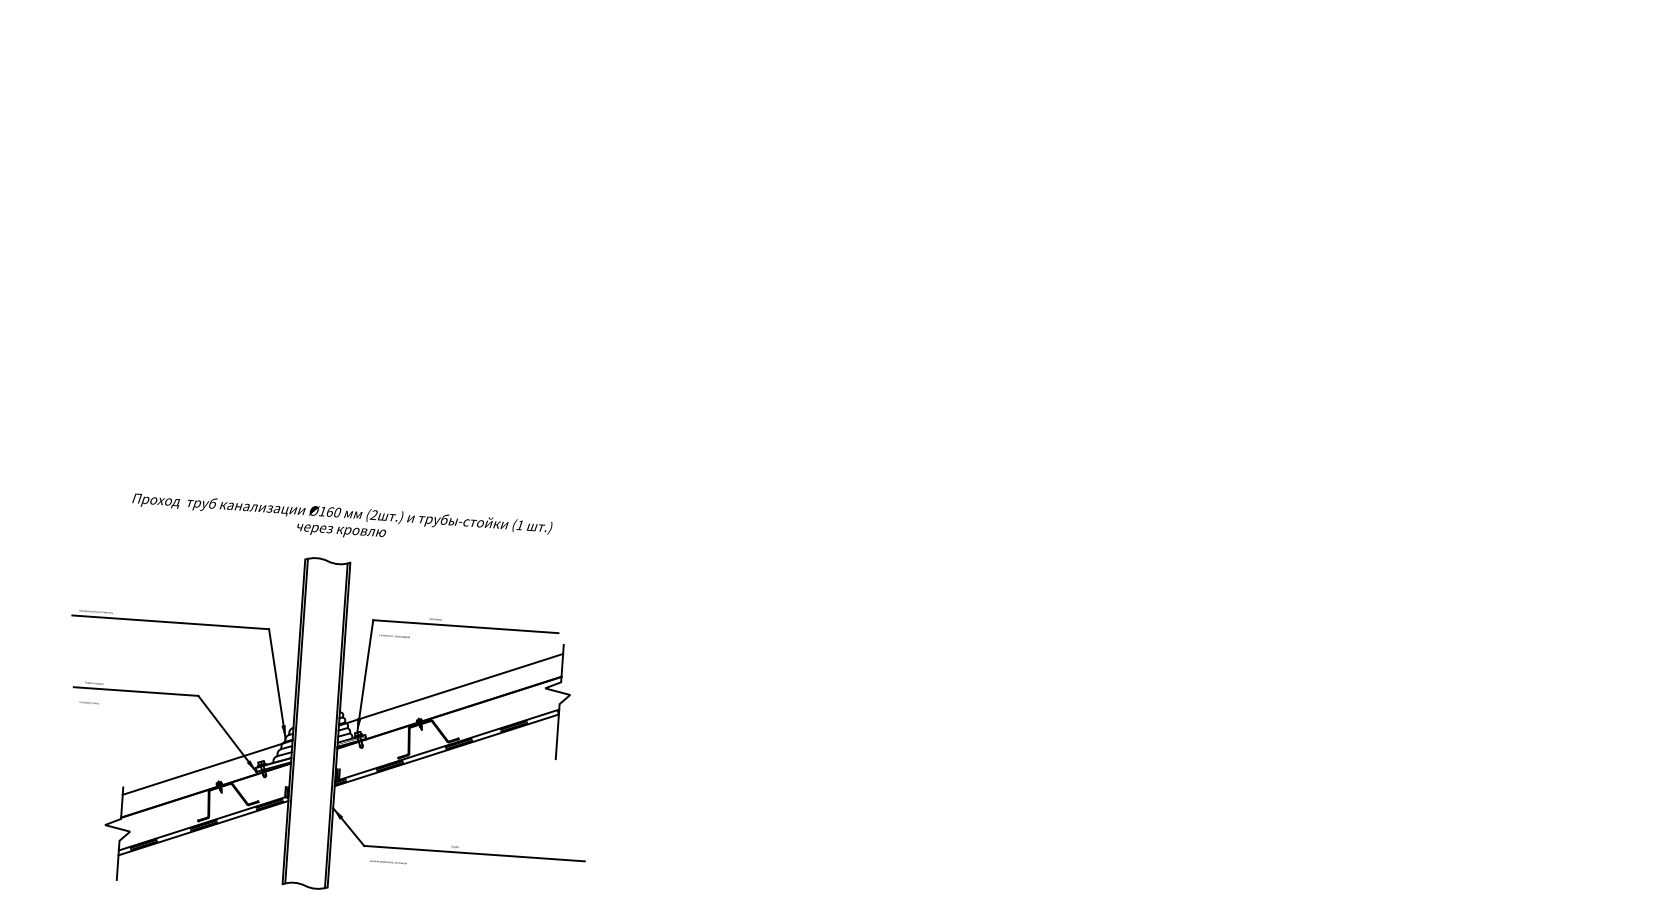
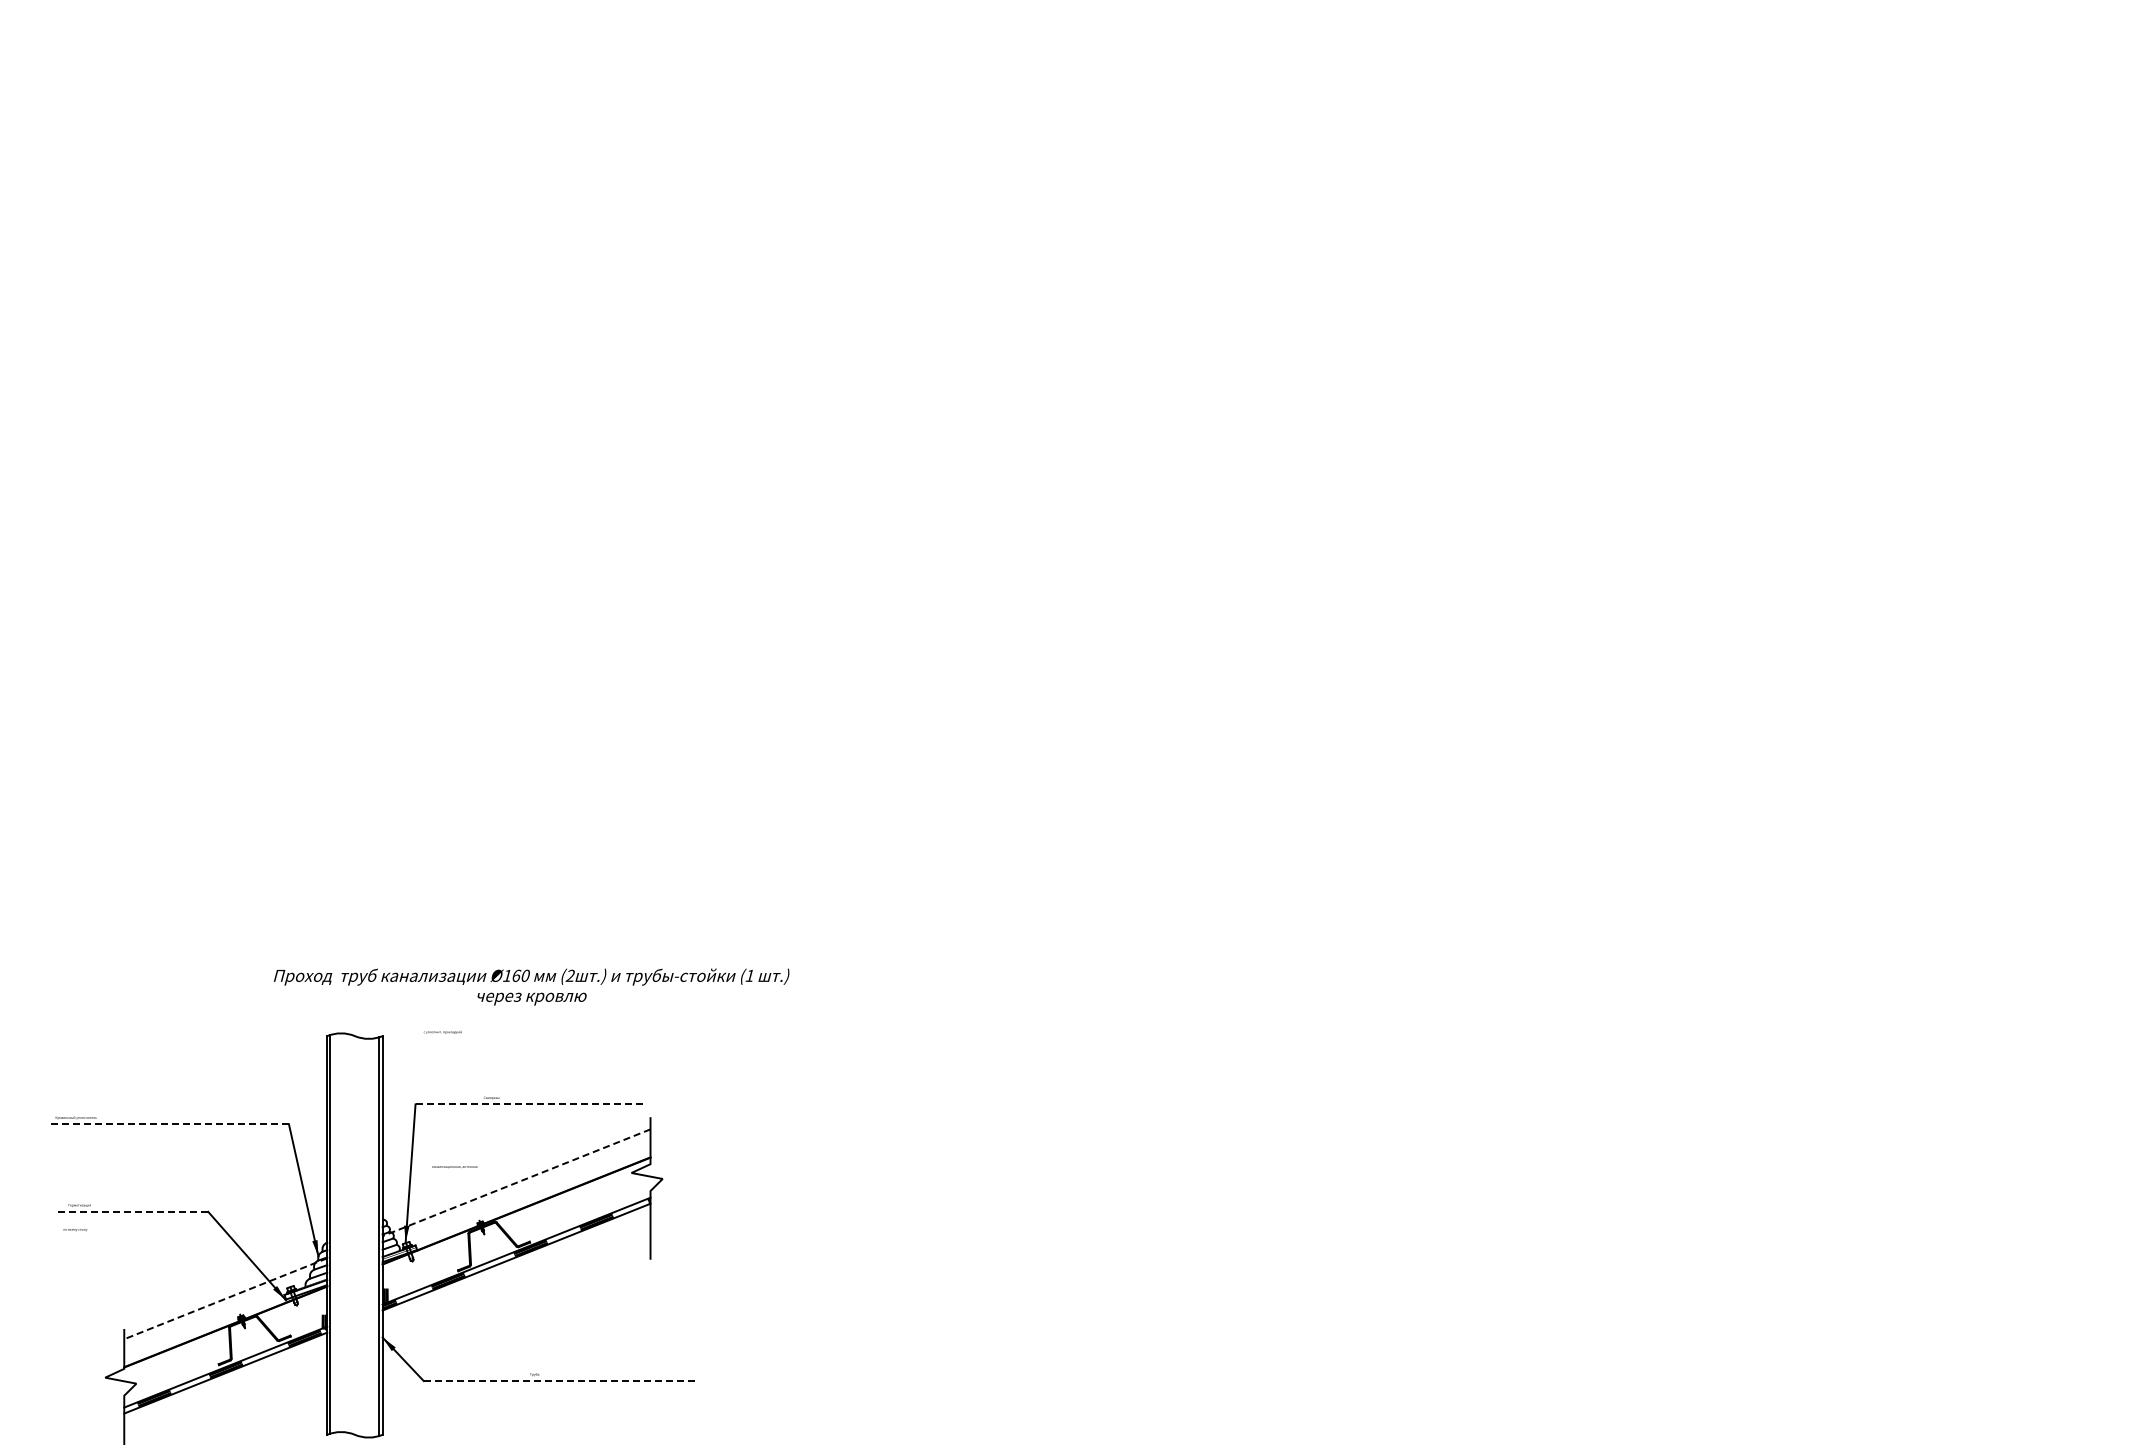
text: (341, 521) -> (531, 986), moved
line: (170, 622) -> (168, 1124), solid -> dashed
line: (466, 626) -> (529, 1104), solid -> dashed
text: (394, 636) -> (442, 1032), moved
line: (450, 689) -> (516, 1182), solid -> dashed
line: (135, 691) -> (131, 1211), solid -> dashed
line: (207, 767) -> (225, 1298), solid -> dashed
line: (474, 854) -> (559, 1381), solid -> dashed
text: (388, 862) -> (454, 1167), moved

